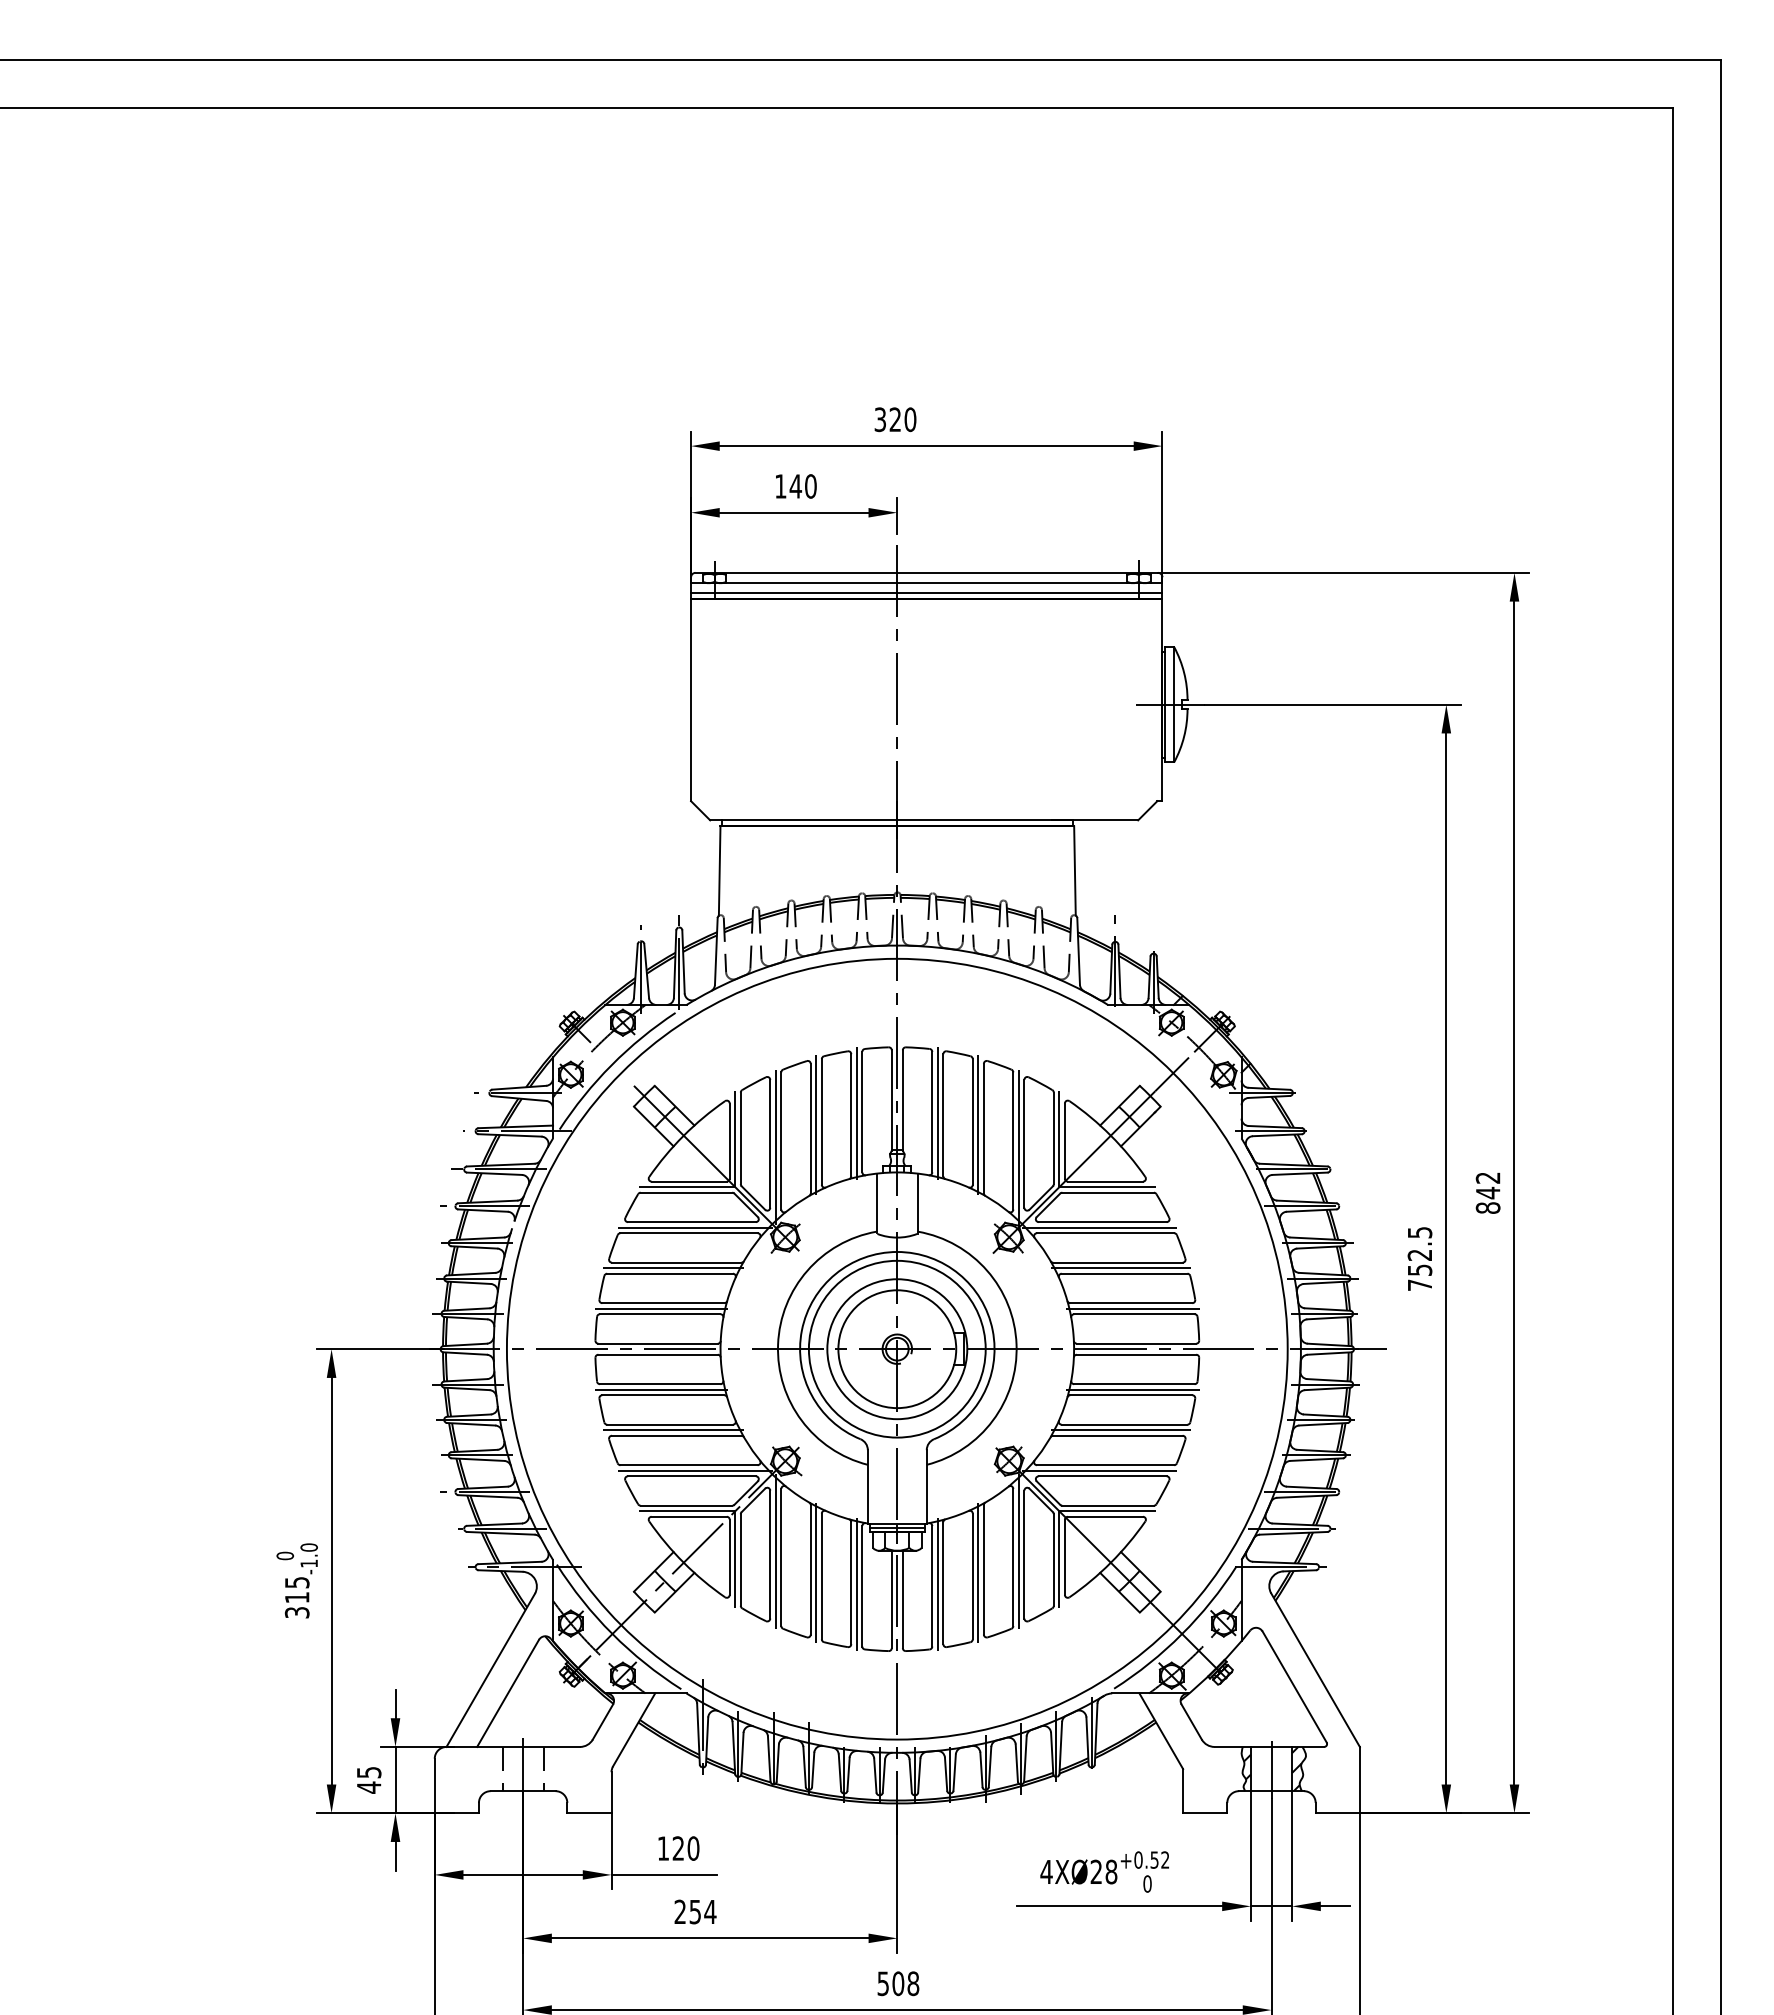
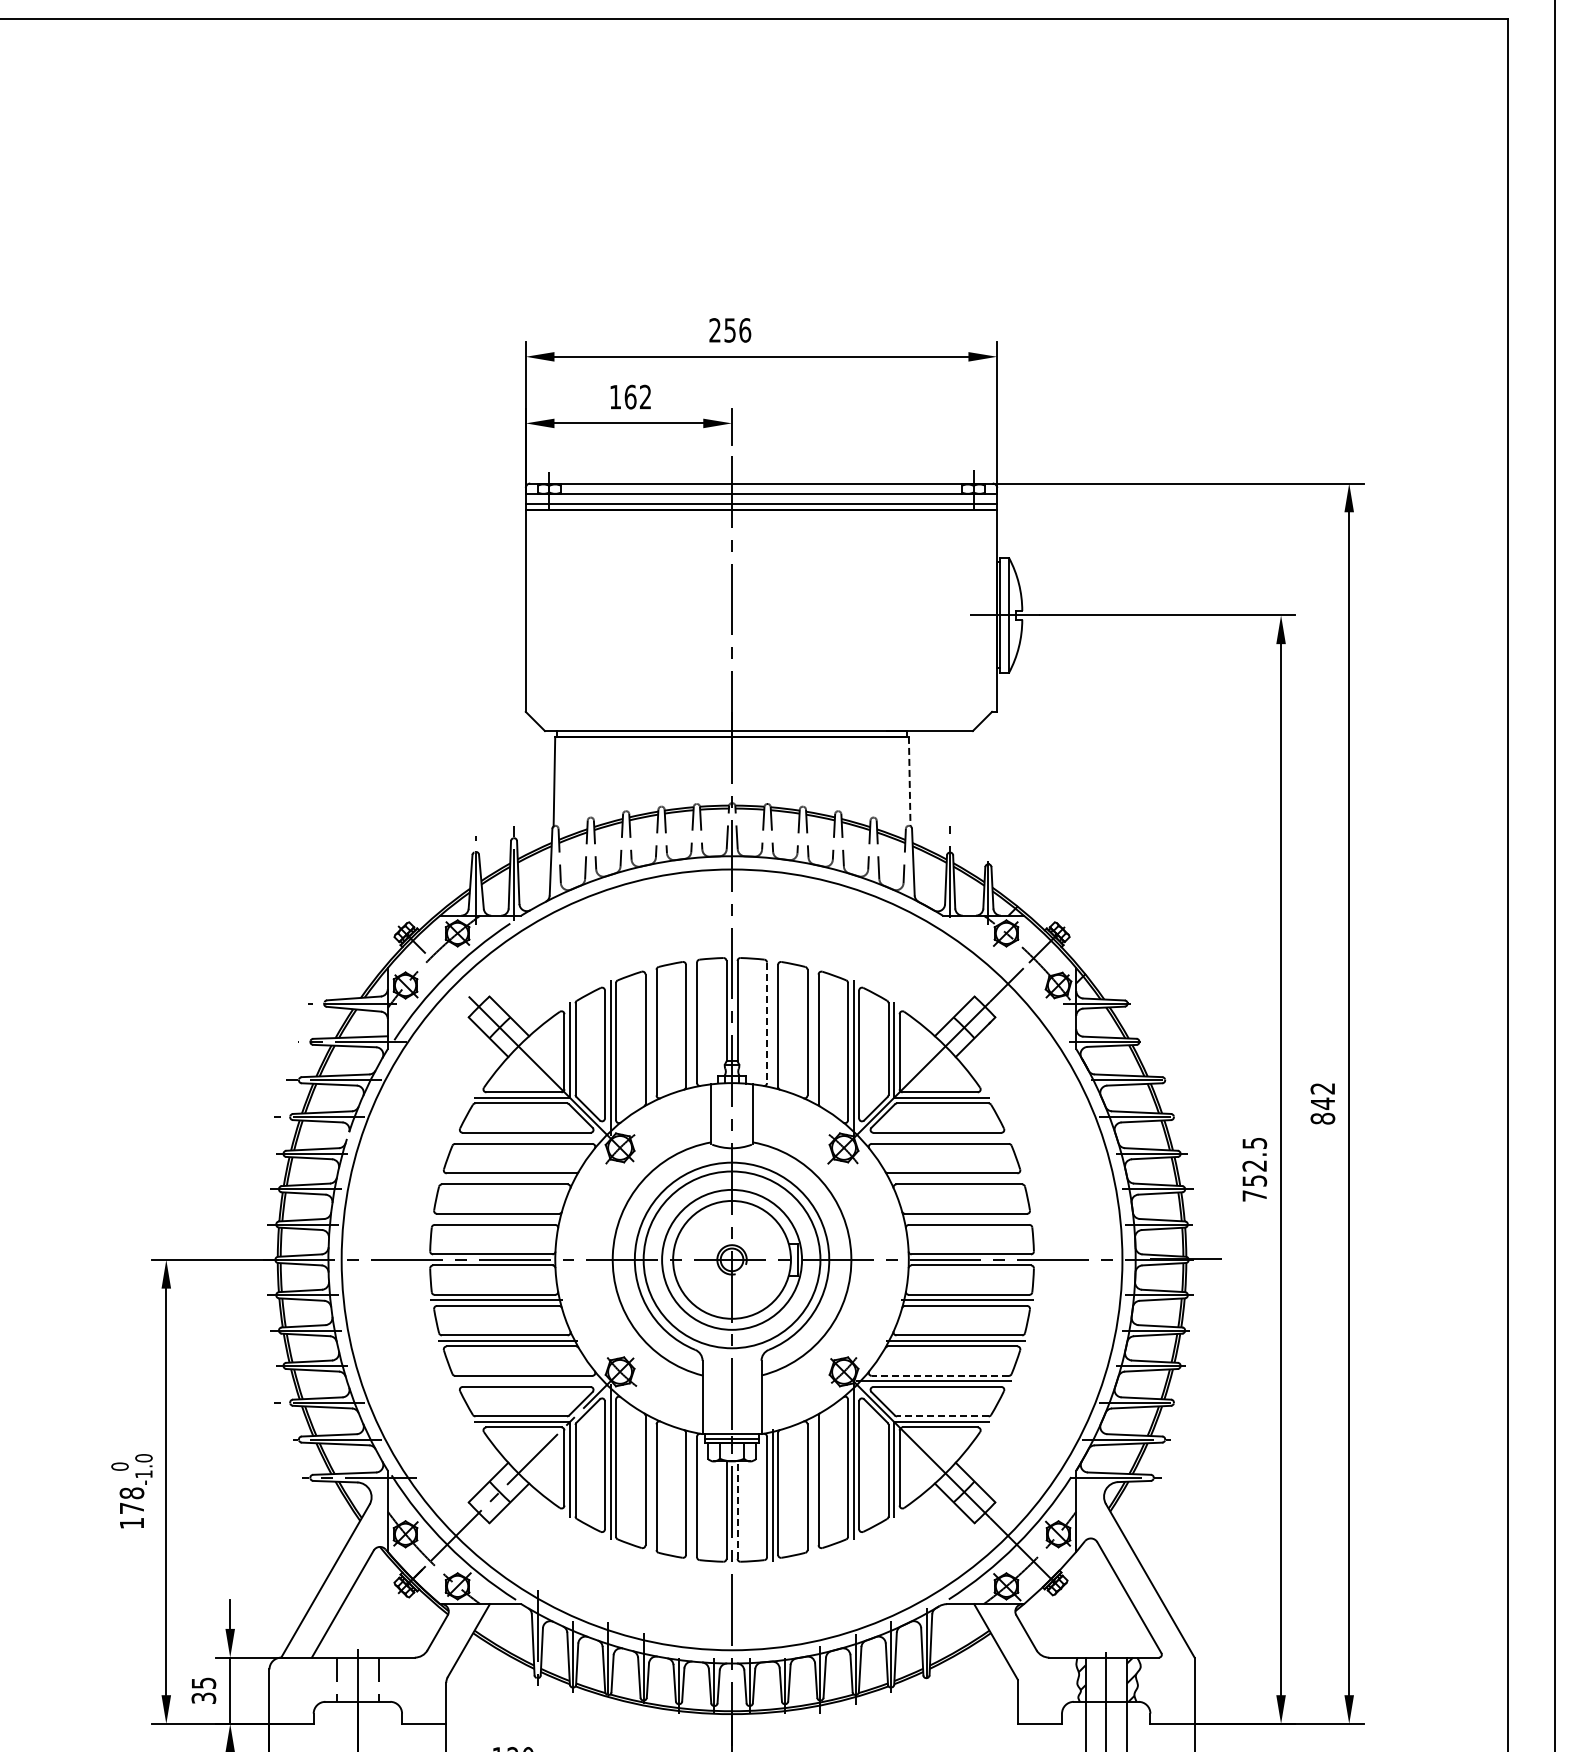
text: (895, 419) -> (730, 330), 320 -> 256
text: (802, 486) -> (637, 397), 140 -> 162
line: (1074, 870) -> (909, 781), solid -> dashed
line: (932, 1112) -> (767, 1023), solid -> dashed
line: (856, 1113) -> (691, 1024), removed
line: (937, 1113) -> (772, 1024), removed
line: (816, 1125) -> (651, 1036), removed
line: (978, 1125) -> (813, 1036), removed
line: (695, 1227) -> (530, 1138), removed
line: (1098, 1227) -> (933, 1138), removed
line: (673, 1268) -> (508, 1179), removed
line: (1121, 1268) -> (956, 1179), removed
line: (661, 1308) -> (496, 1219), removed
line: (1132, 1308) -> (967, 1219), removed
line: (1105, 1465) -> (940, 1376), solid -> dashed
line: (695, 1470) -> (530, 1381), removed
line: (1108, 1505) -> (943, 1416), solid -> dashed
line: (816, 1573) -> (651, 1484), removed
line: (978, 1573) -> (813, 1484), removed
line: (856, 1584) -> (691, 1495), removed
text: (296, 1597) -> (131, 1508), 315 -> 178
line: (902, 1599) -> (737, 1510), solid -> dashed
text: (368, 1787) -> (203, 1698), 45 -> 35

